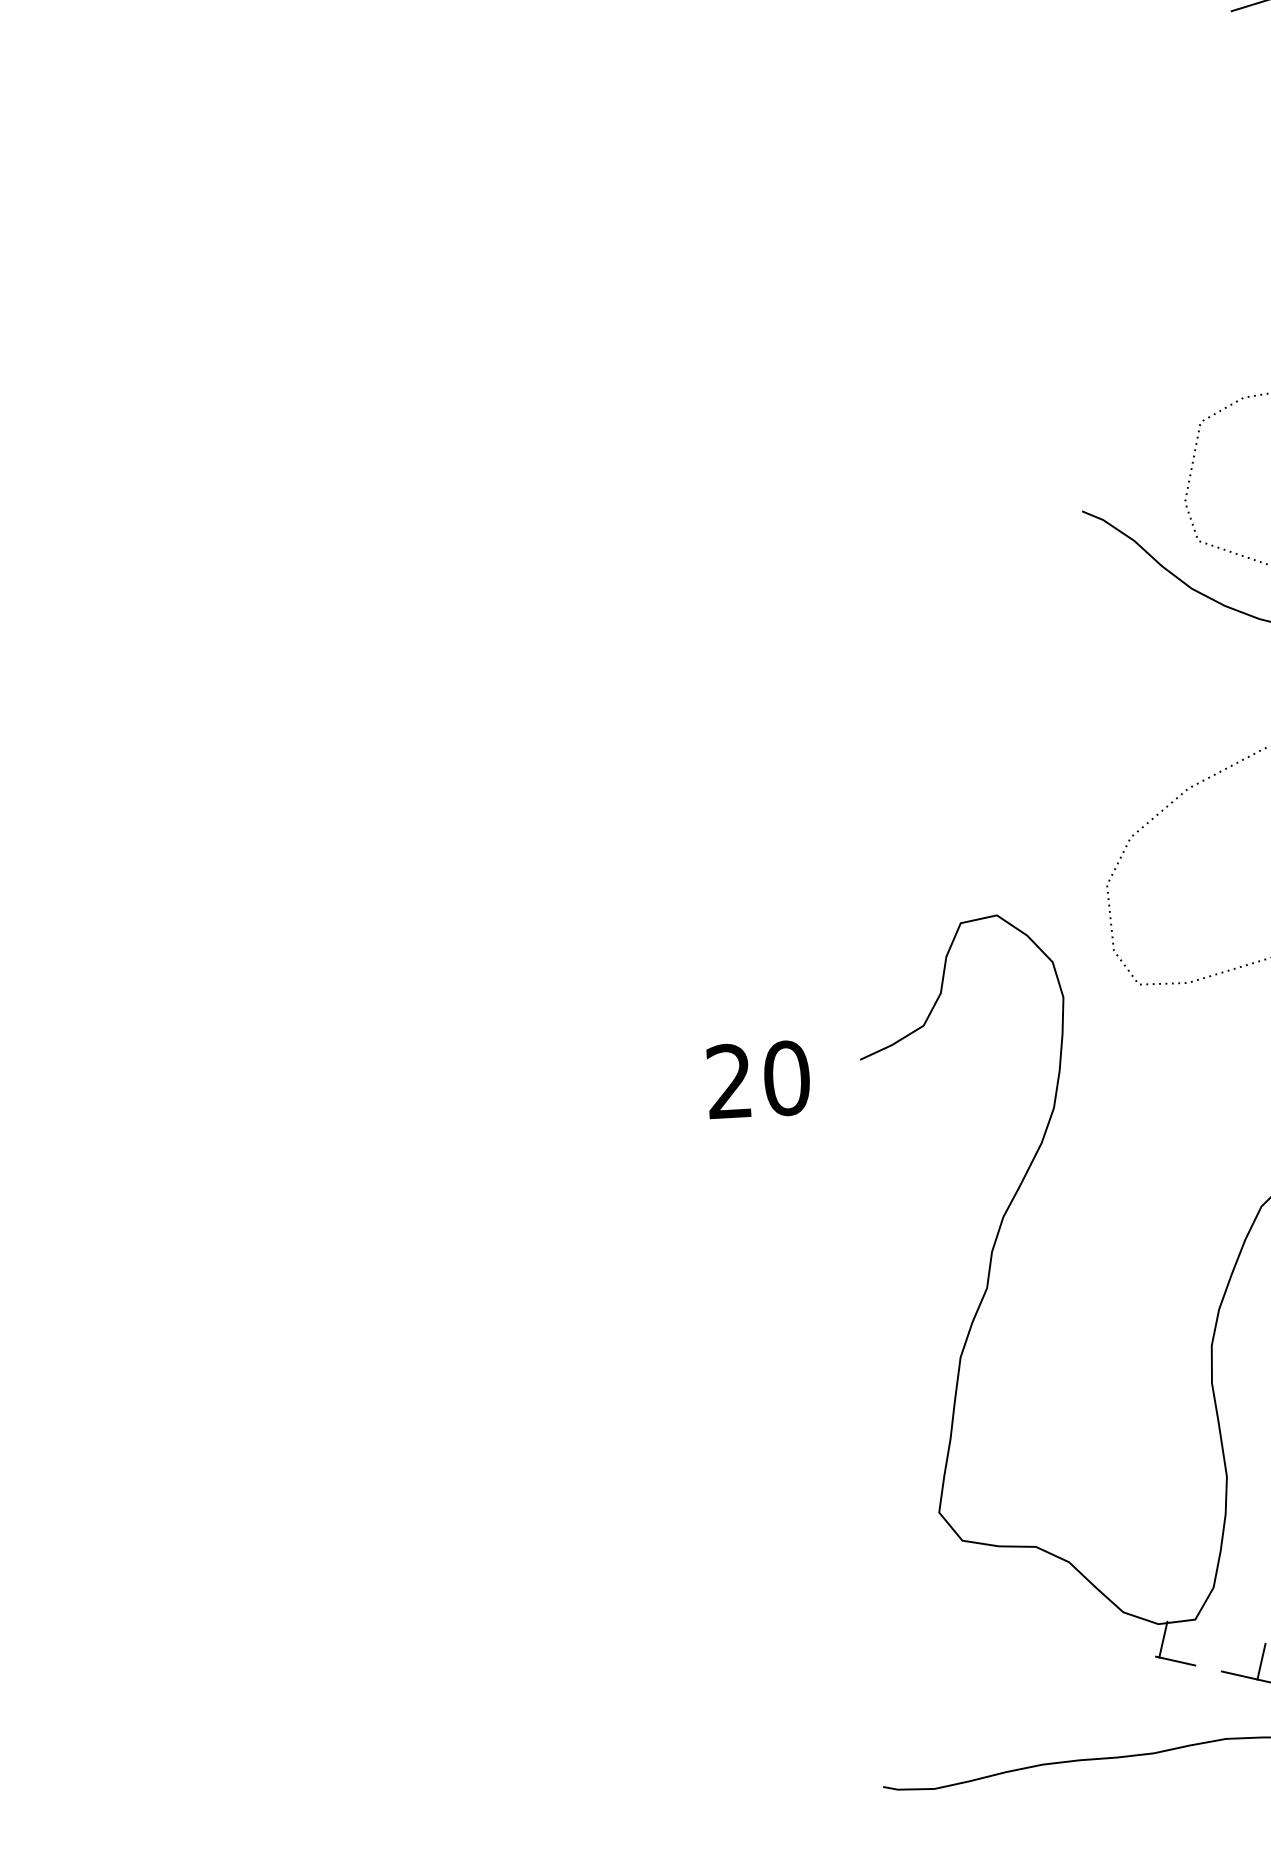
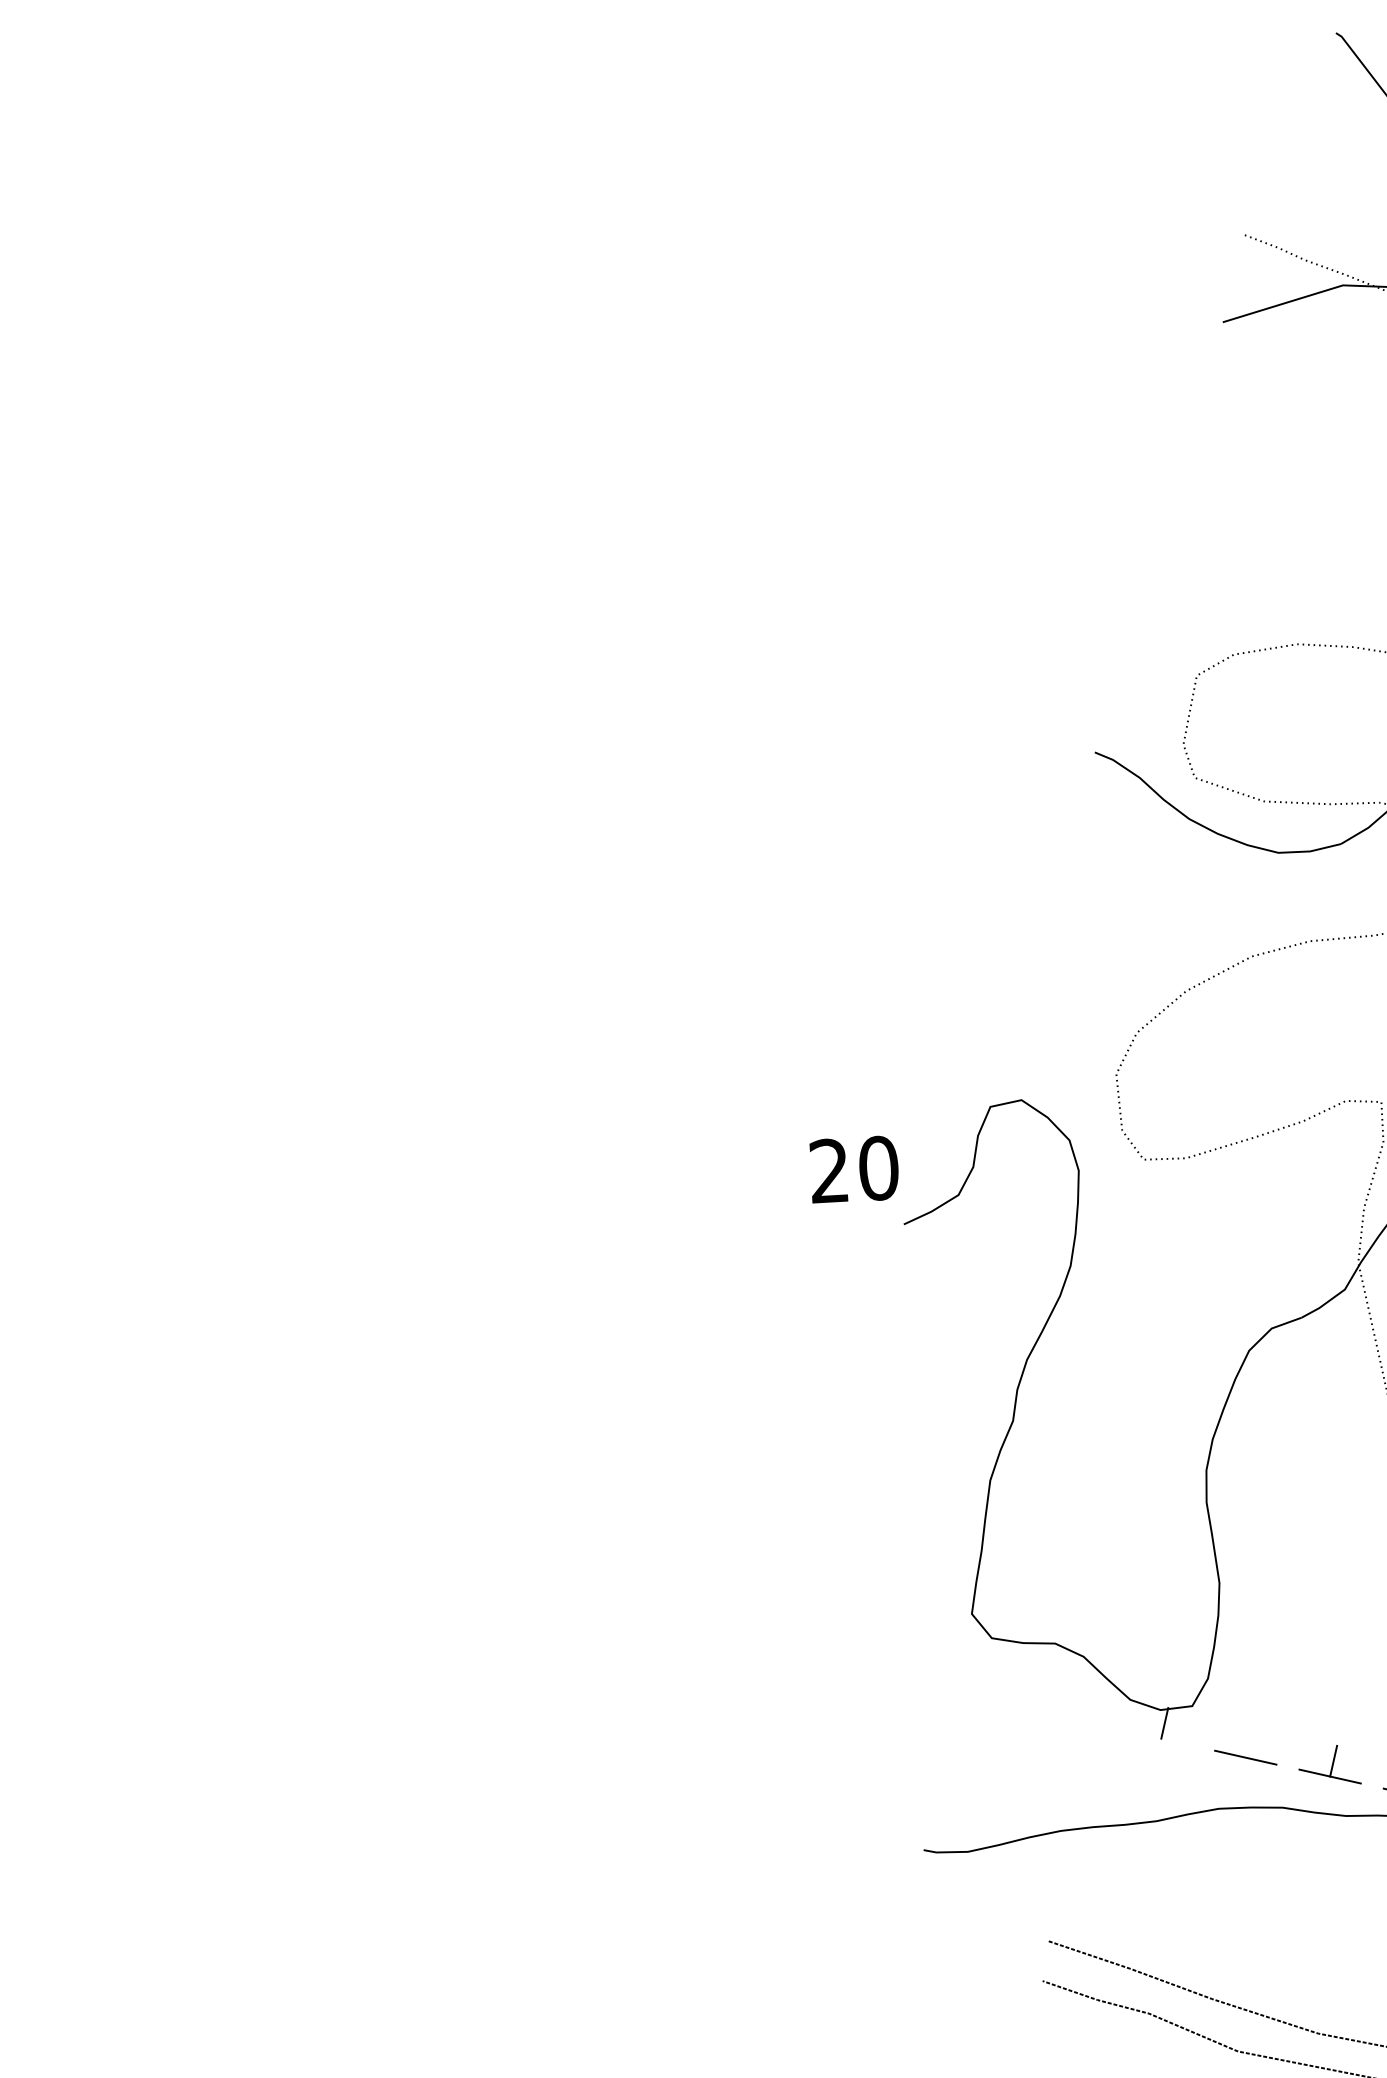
text: (757, 1079) -> (853, 1169), moved
line: (1175, 1660) -> (1175, 1741), removed
line: (1260, 1661) -> (1248, 1742), removed

